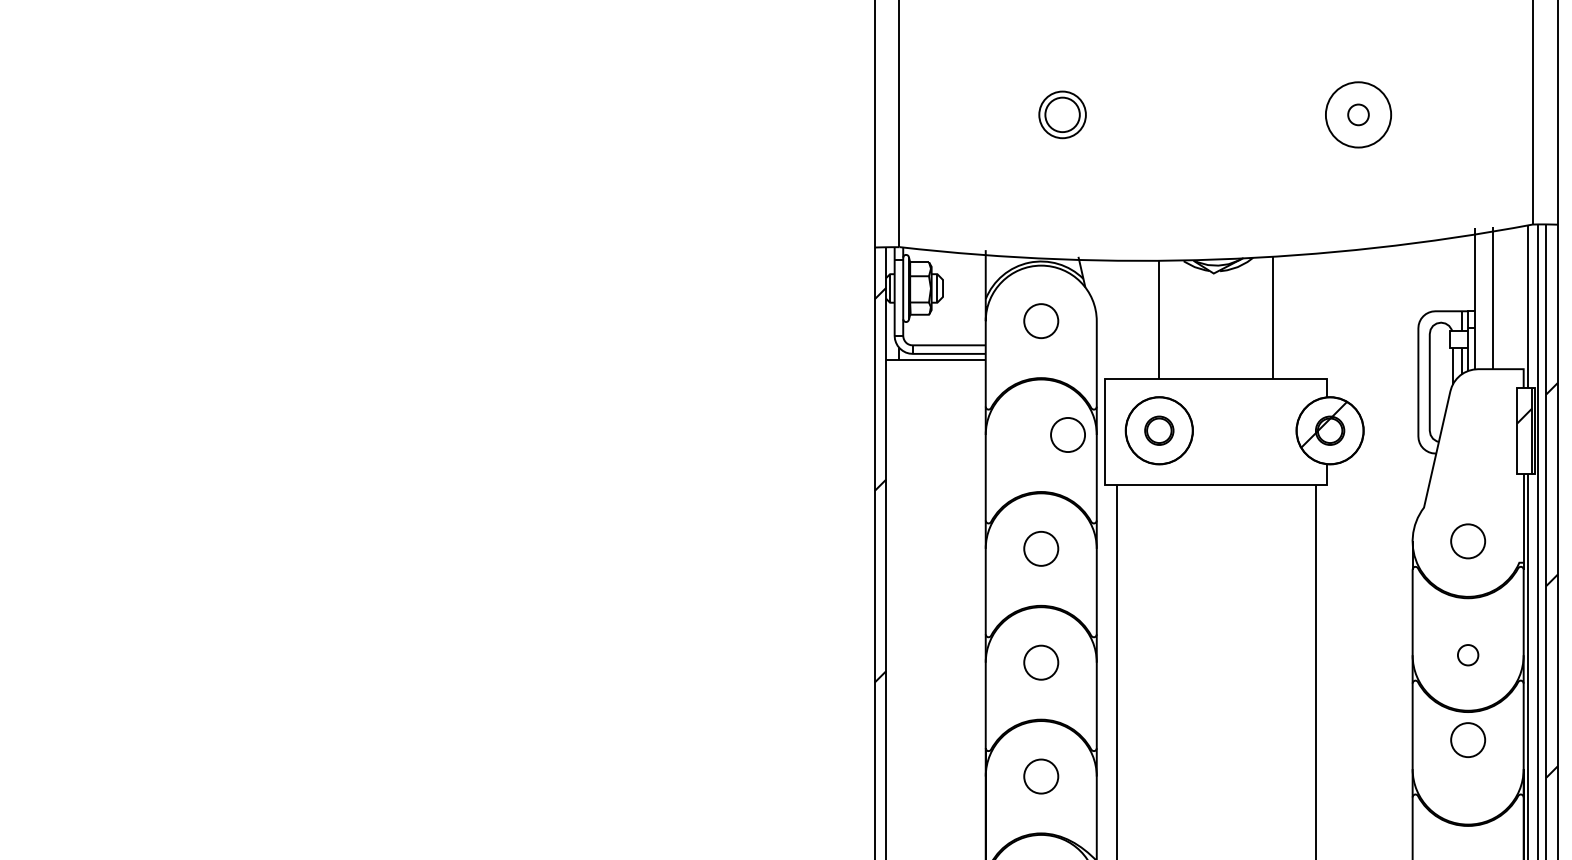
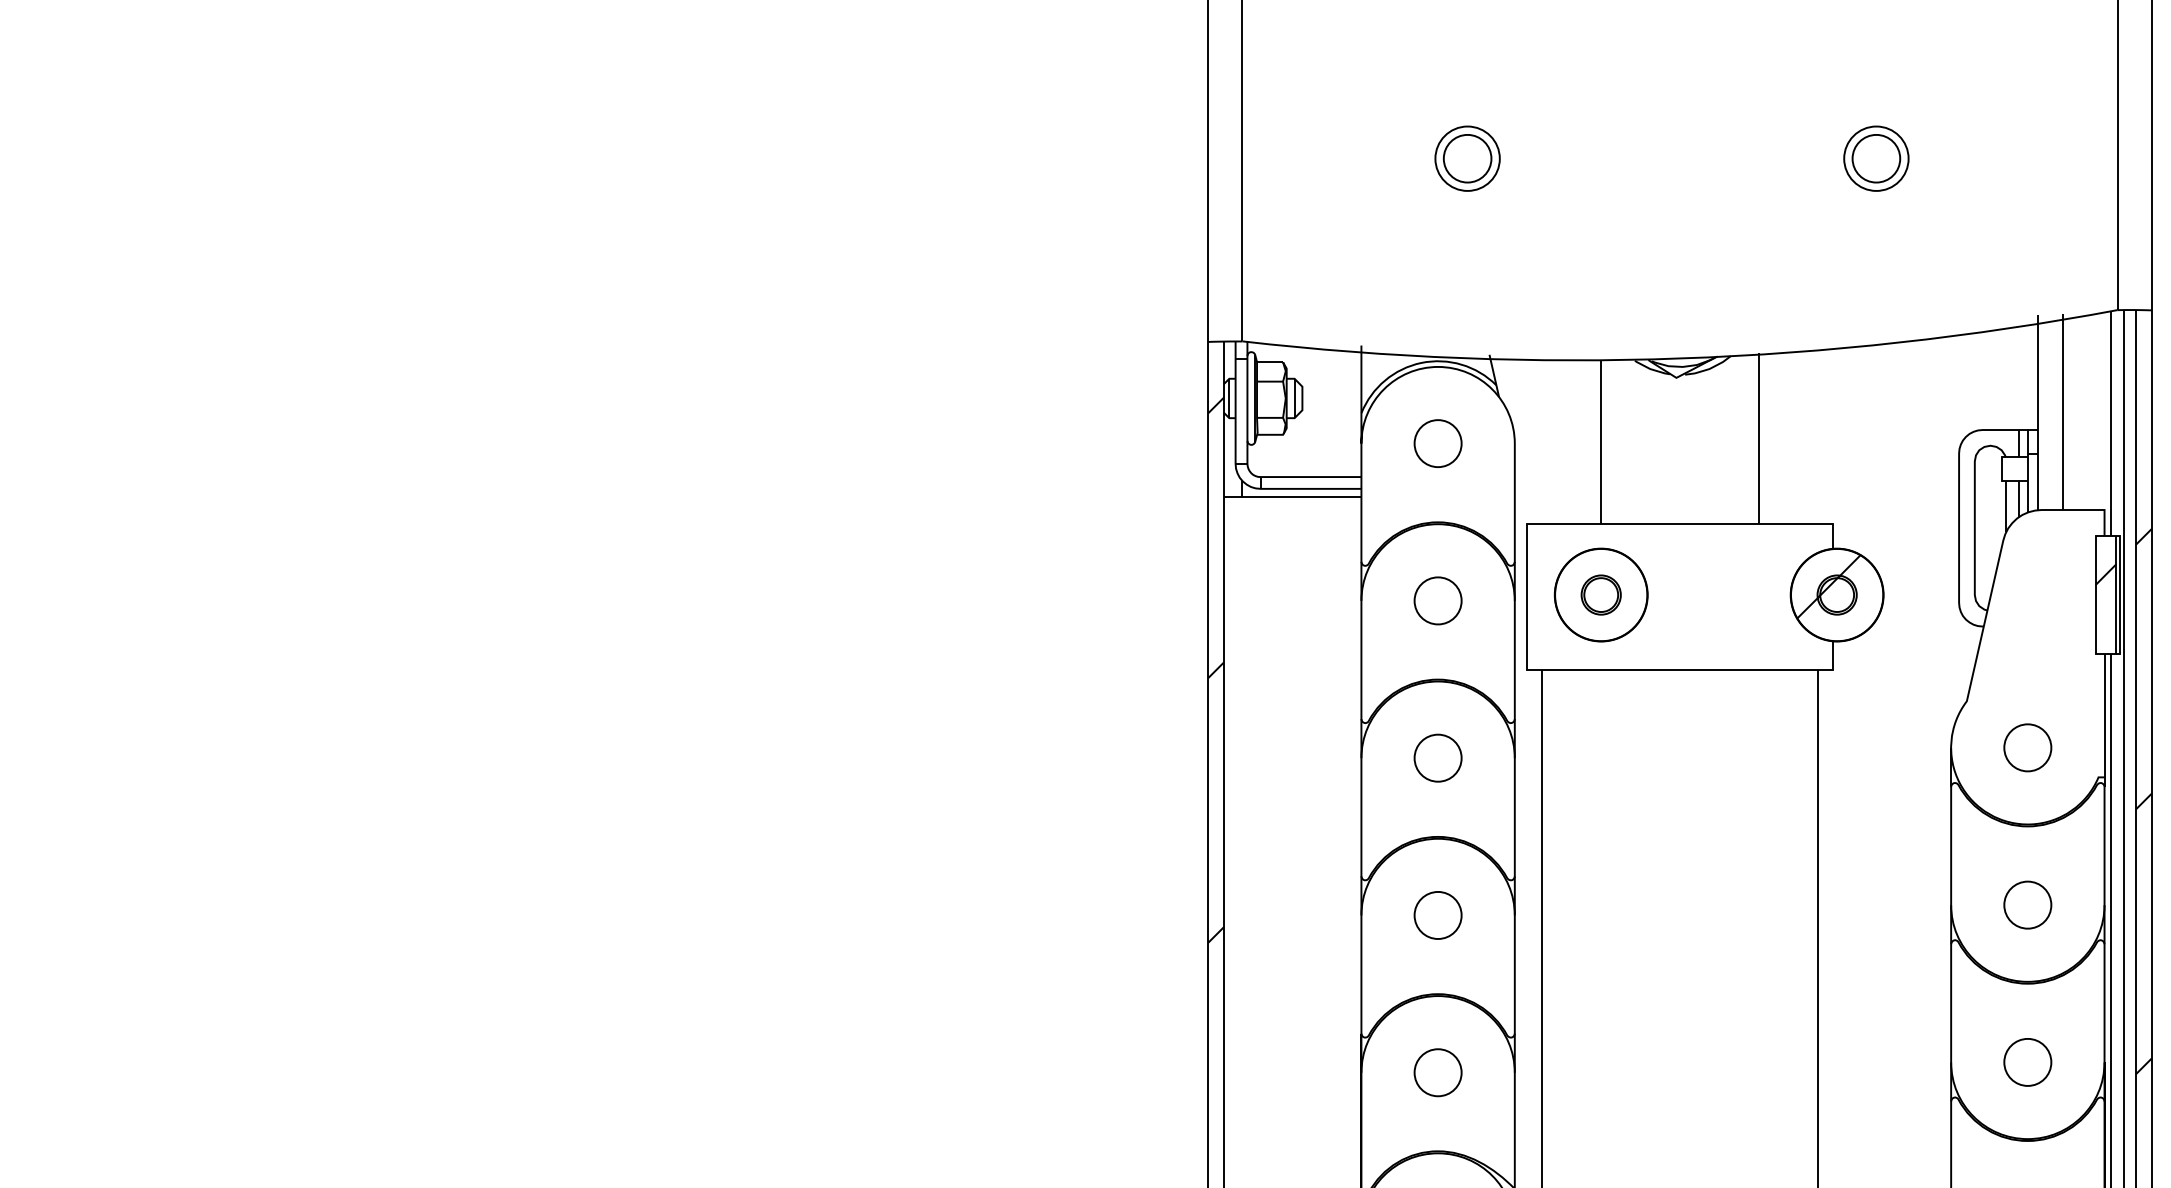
circle: (1358, 114) -> (1876, 158), size x0.71
circle: (1358, 114) -> (1876, 158), size x1.67
circle: (1067, 434) -> (1437, 600), moved
circle: (1467, 654) -> (2027, 904), size x1.67
circle: (1467, 740) -> (2027, 1062), moved

